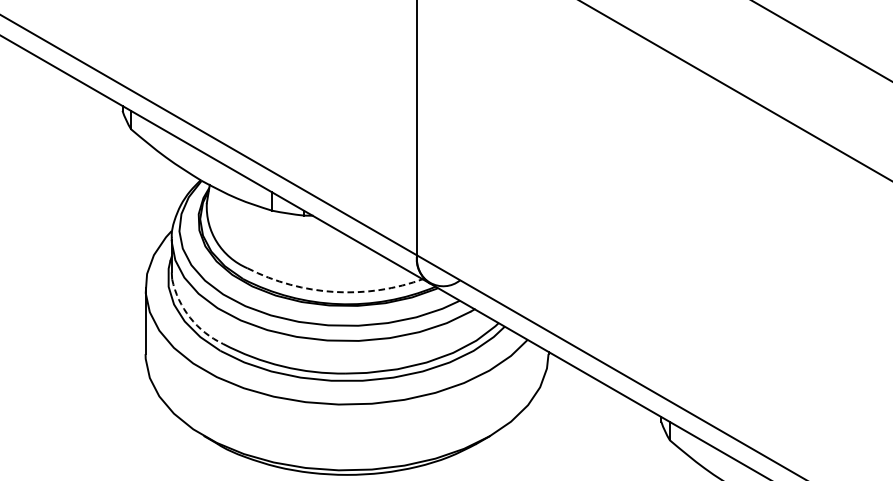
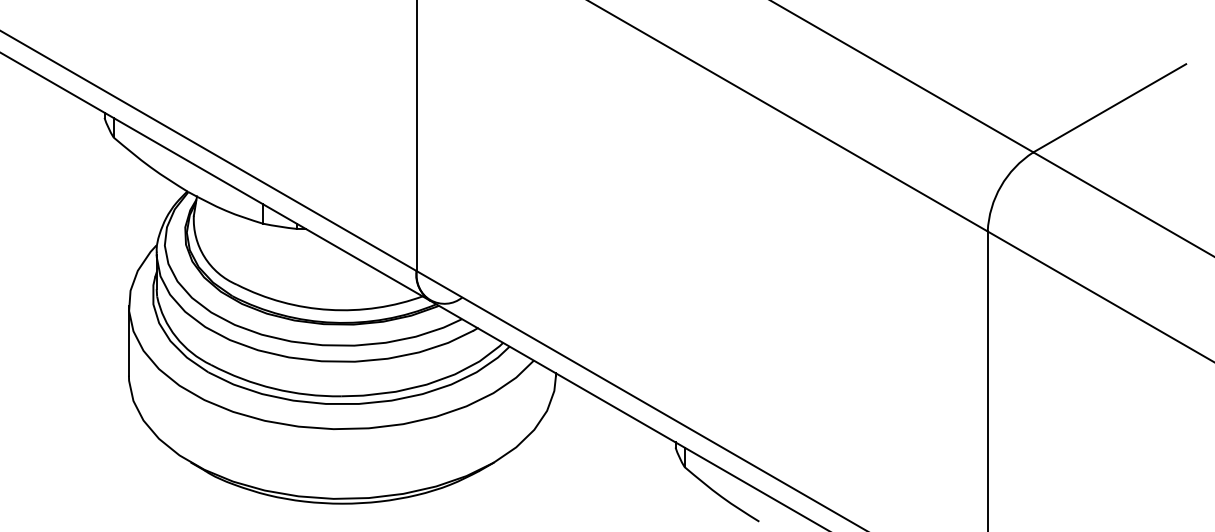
arc: (334, 291) -> (329, 309), dashed -> solid
arc: (190, 318) -> (176, 337), dashed -> solid

